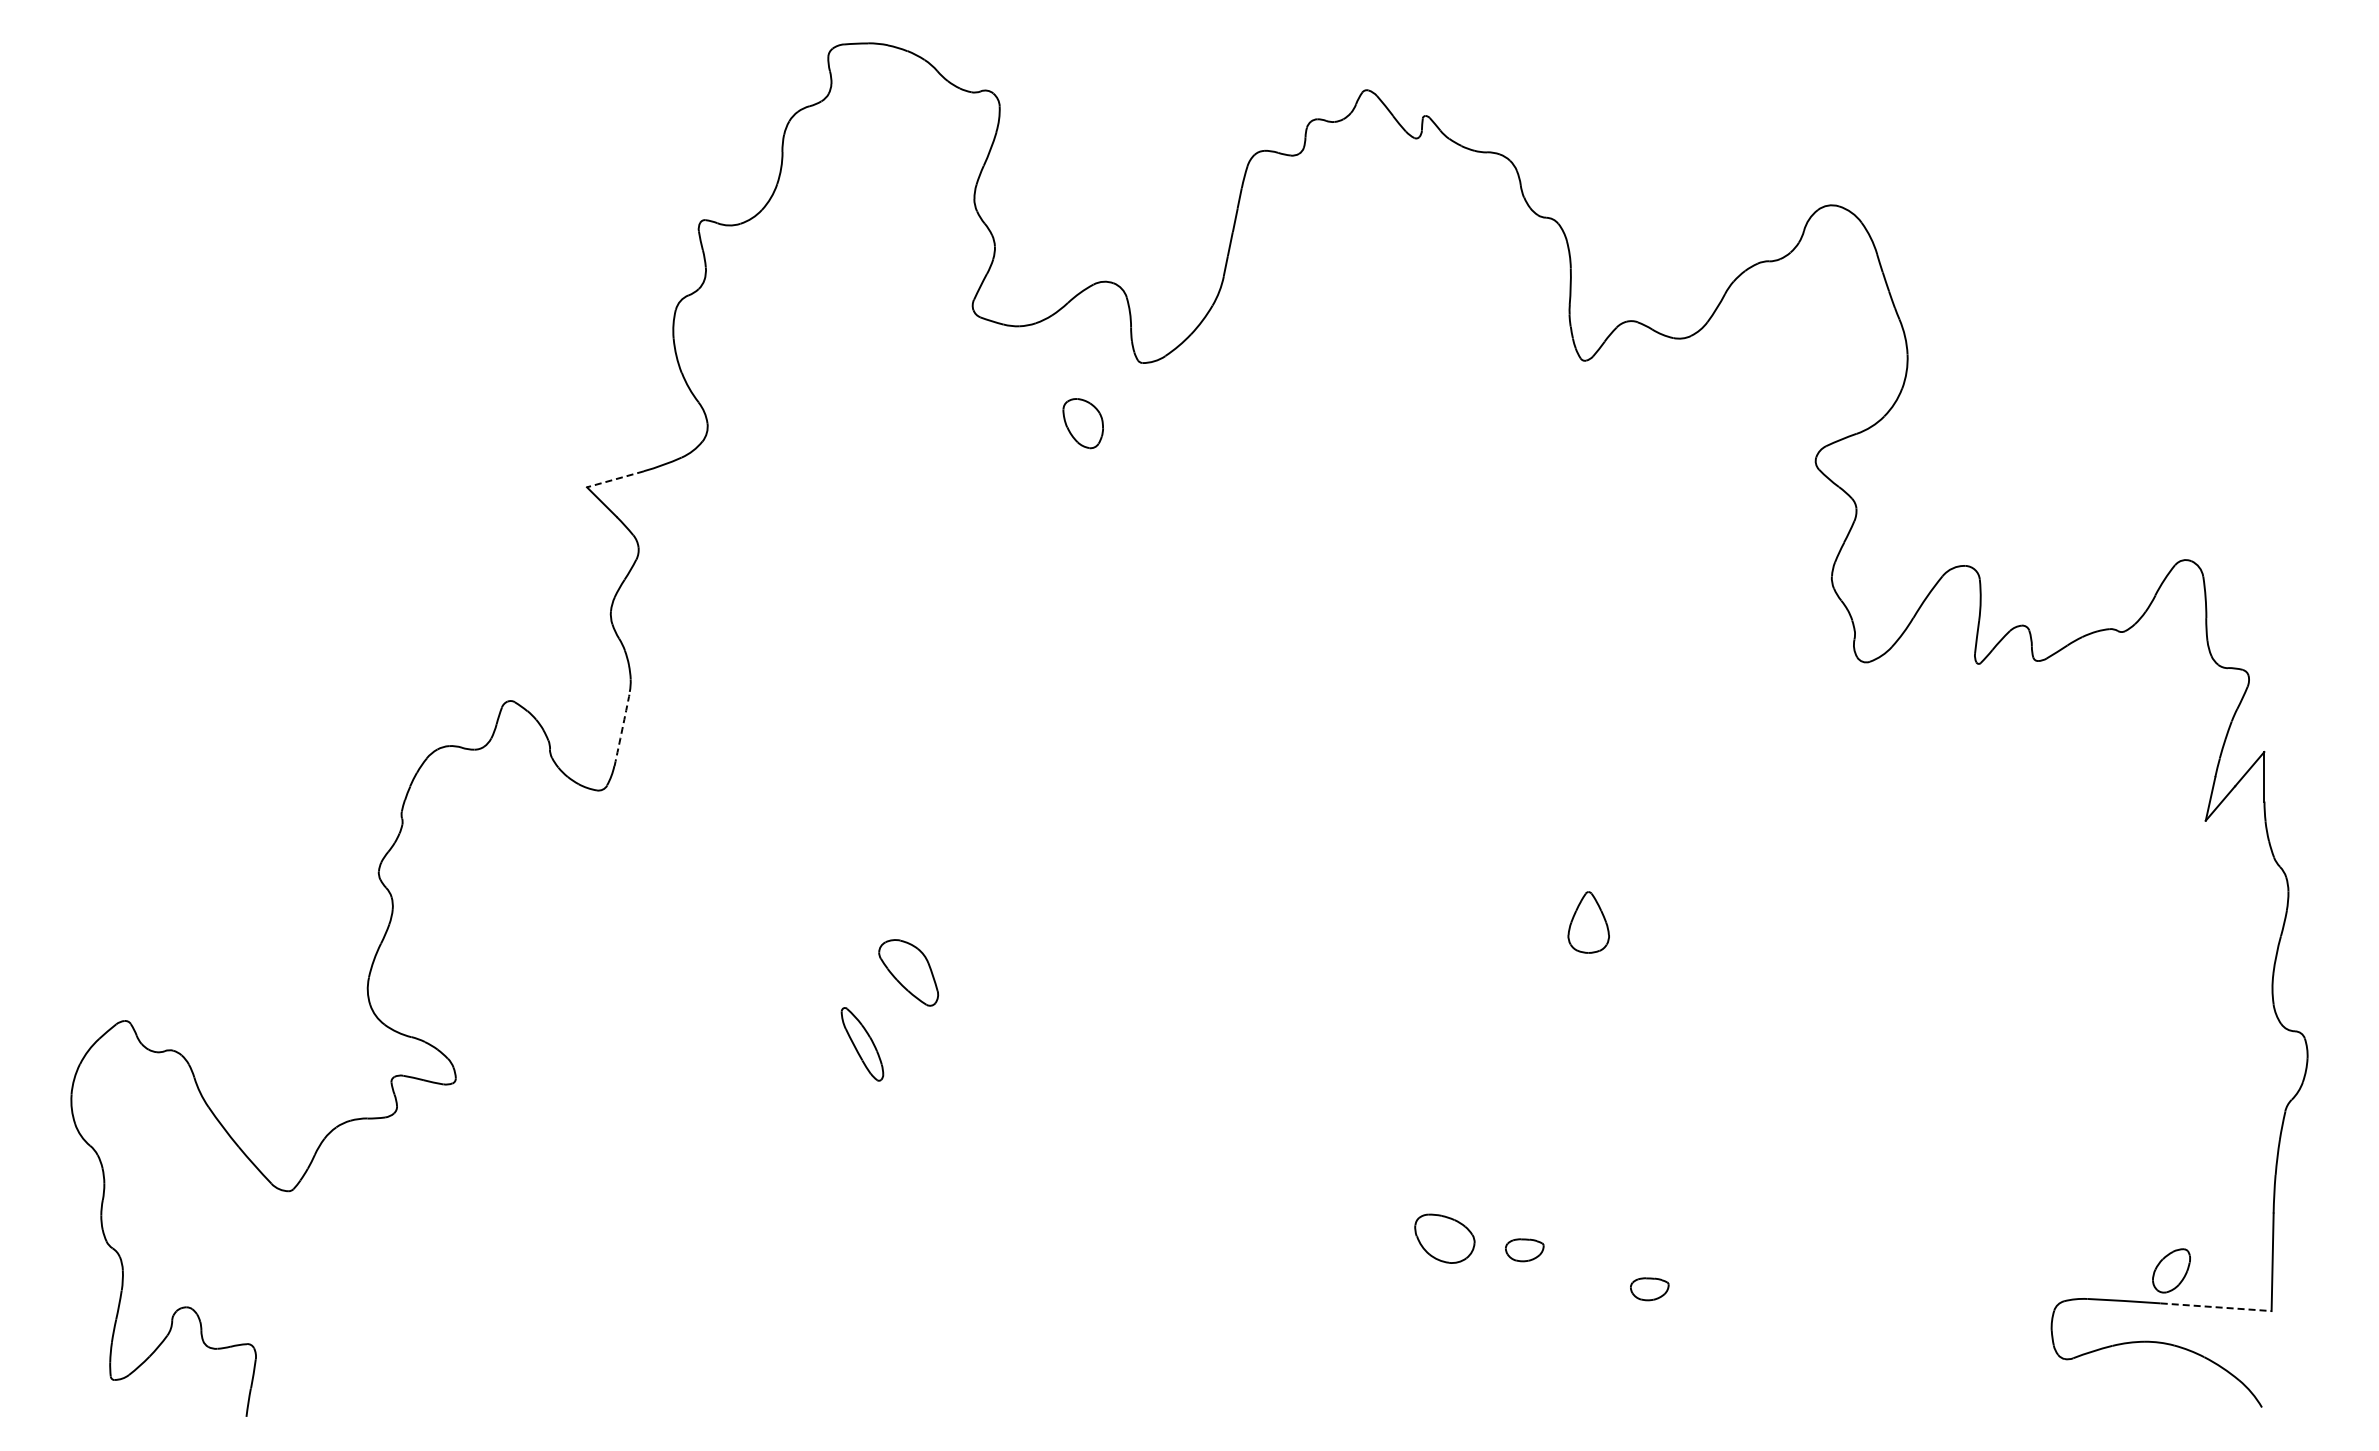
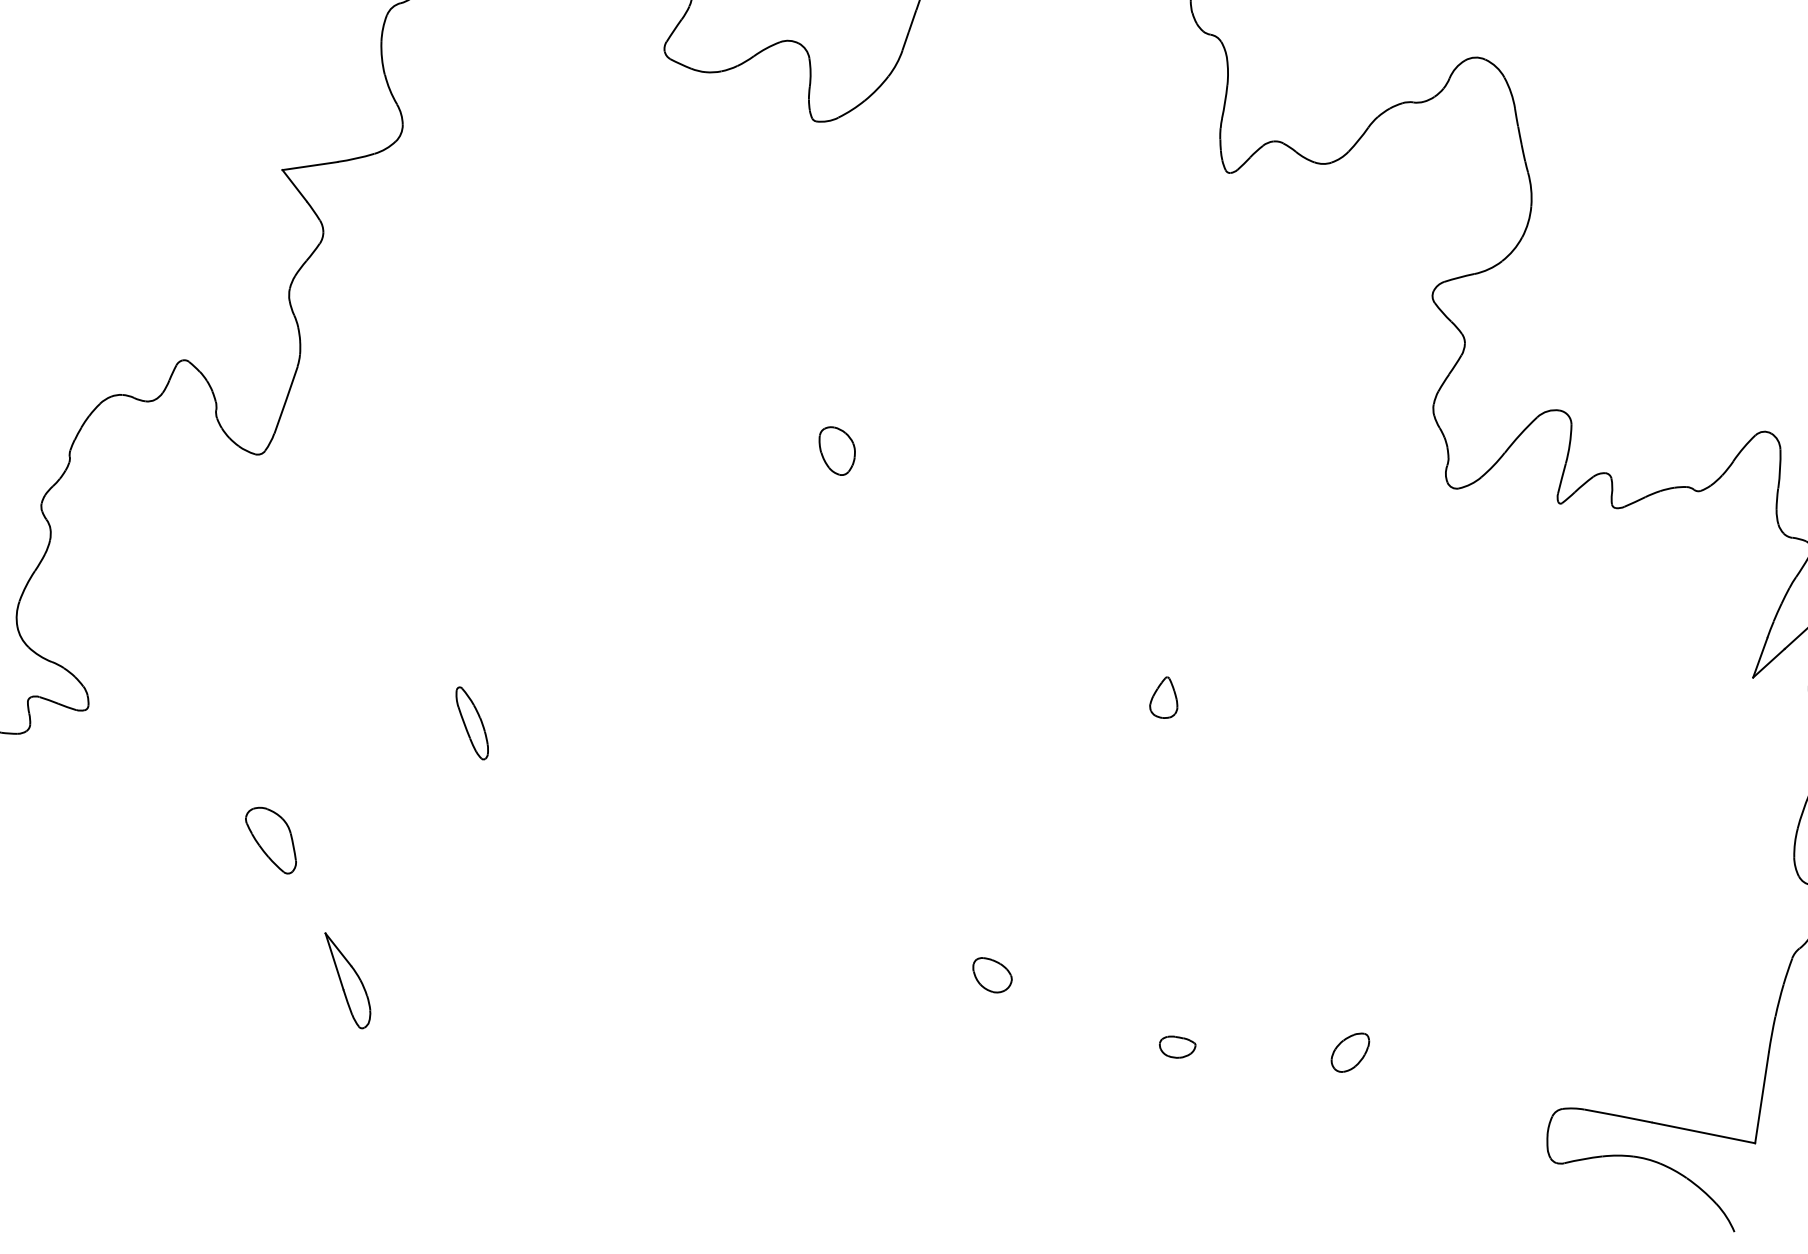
part: (1082, 423) -> (835, 450), moved
line: (615, 479) -> (310, 166), dashed -> solid
arc: (622, 729) -> (286, 400), dashed -> solid
part: (1588, 921) -> (1164, 696), size x0.71
part: (908, 972) -> (271, 839), moved
part: (1444, 1238) -> (991, 975), size x0.71
part: (1524, 1250) -> (1065, 996), removed
part: (2171, 1270) -> (1350, 1052), moved
line: (2216, 1307) -> (1704, 1133), dashed -> solid
part: (765, 1332) -> (346, 980), added

